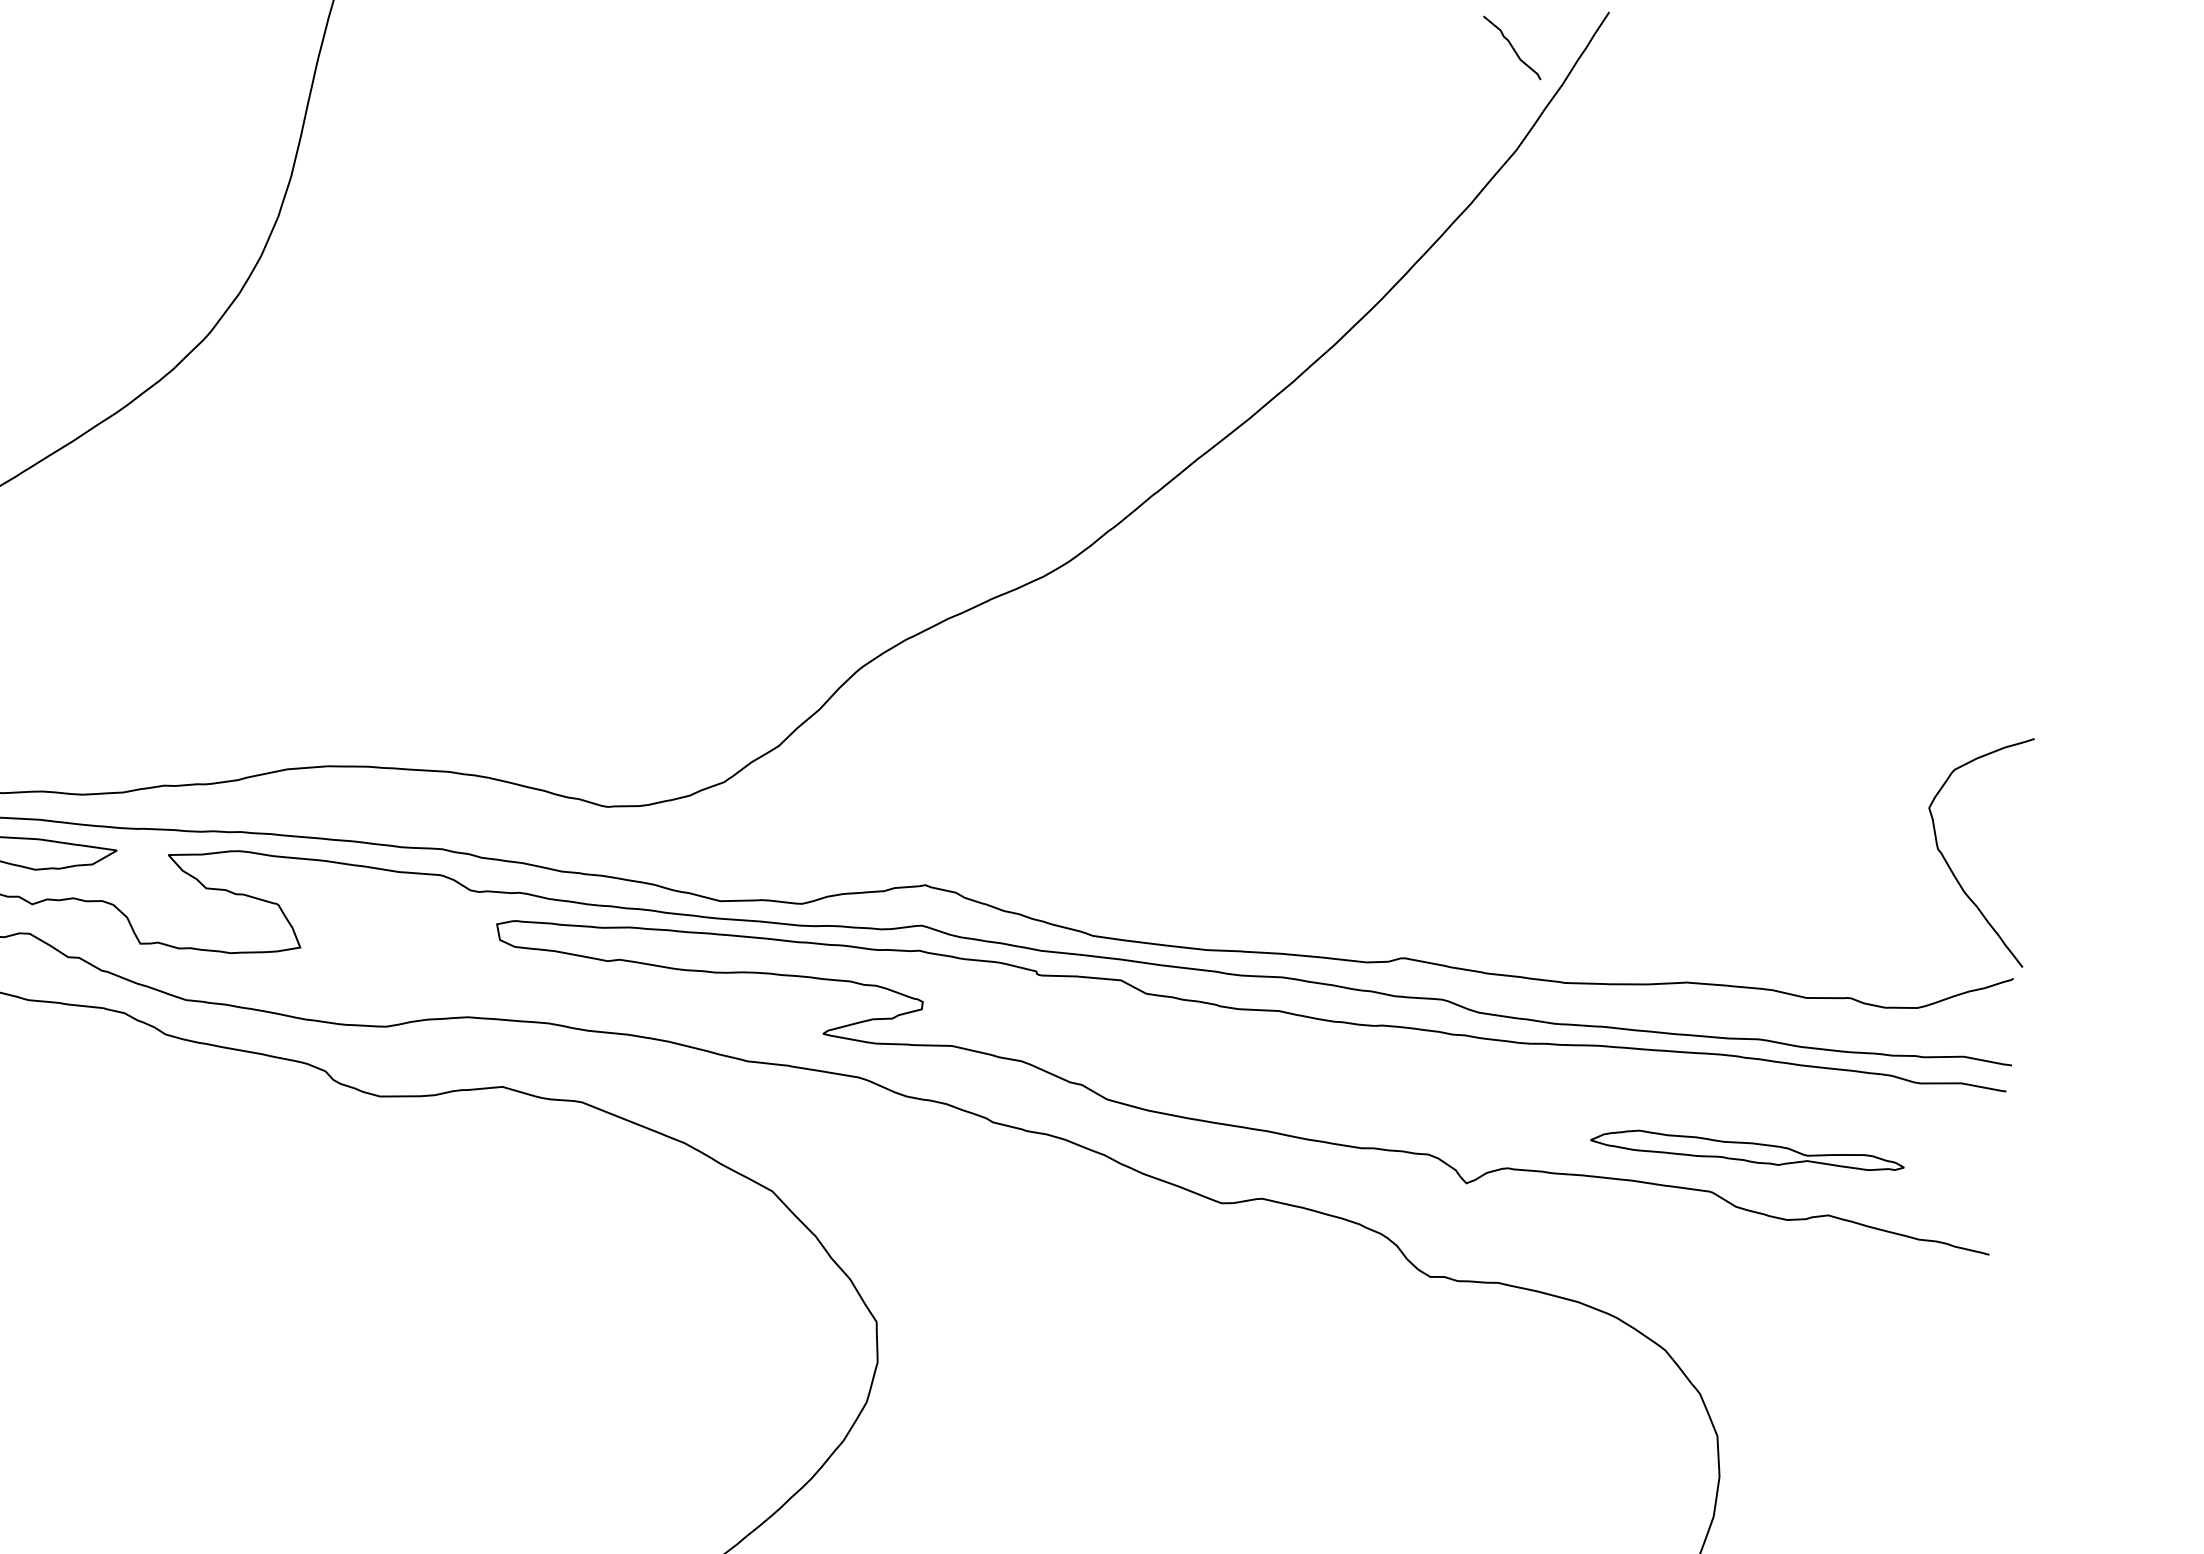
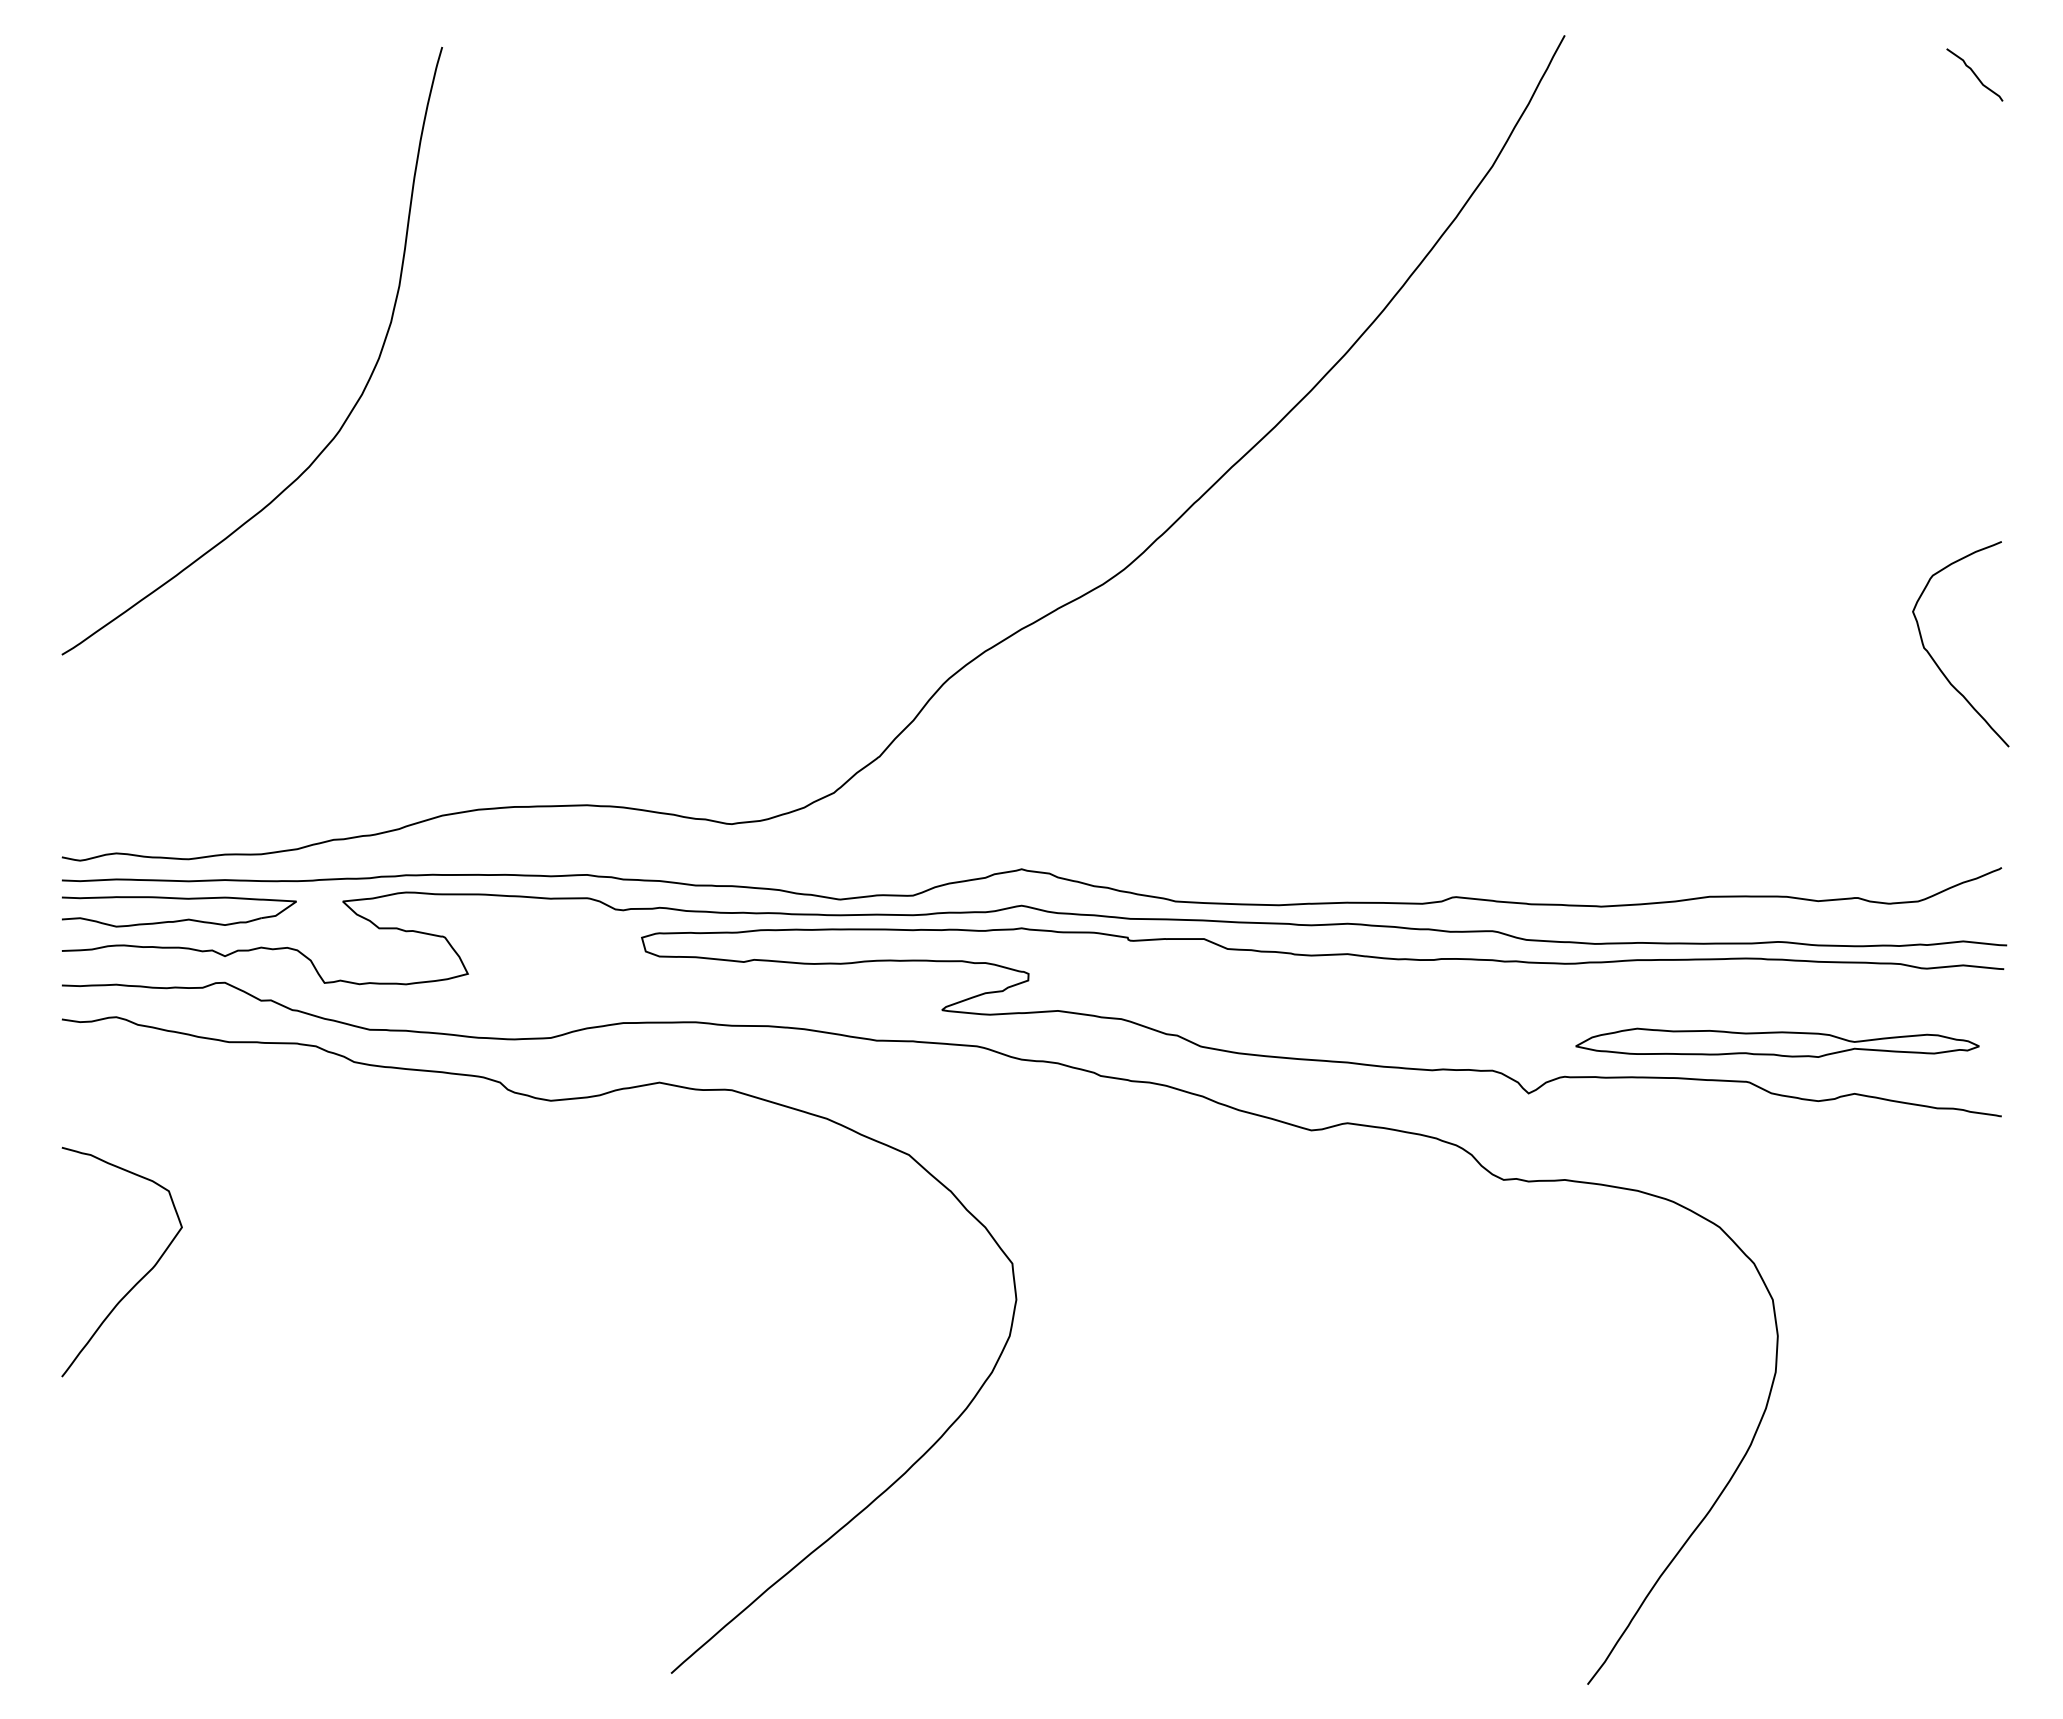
curve: (1511, 47) -> (1974, 74), moved
curve: (1950, 866) -> (1936, 662), moved
part: (1747, 1150) -> (1777, 1042), size x1.43

